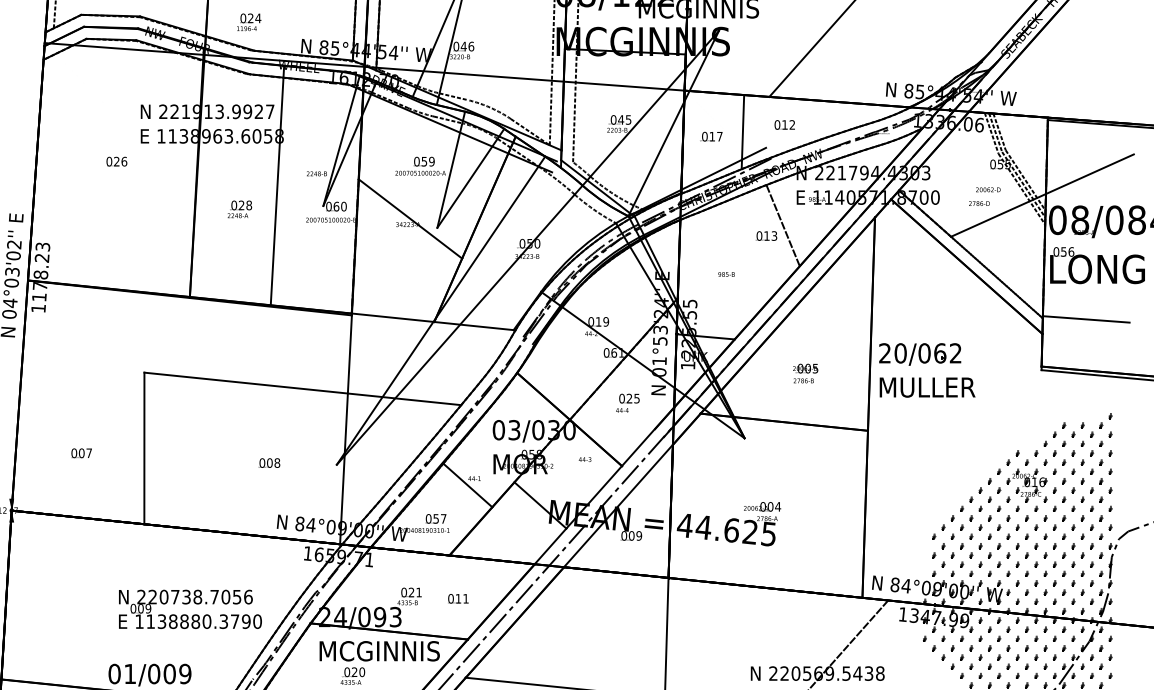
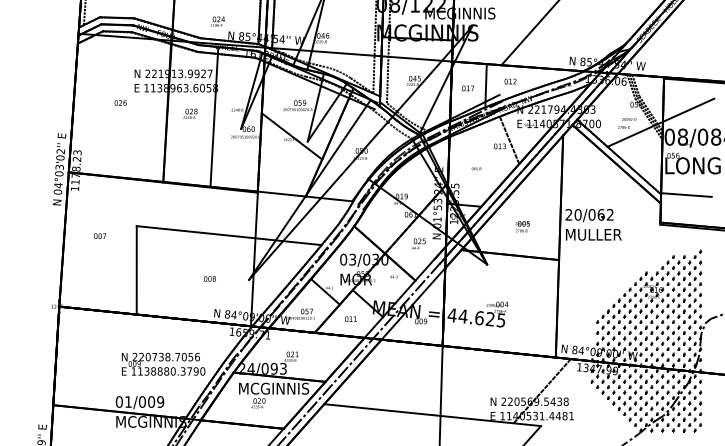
text: (248, 22) -> (217, 21), moved
text: (239, 208) -> (190, 113), moved
text: (80, 452) -> (99, 235), moved
text: (457, 597) -> (350, 318), moved

